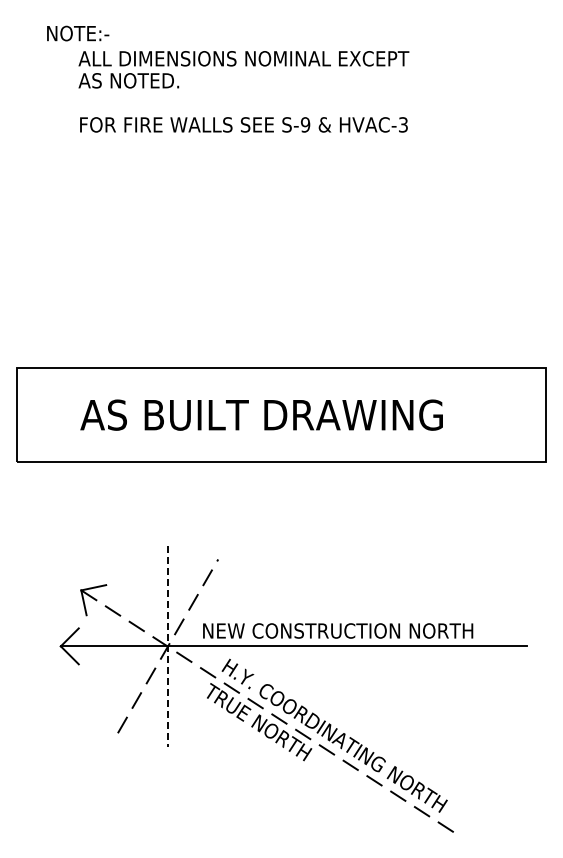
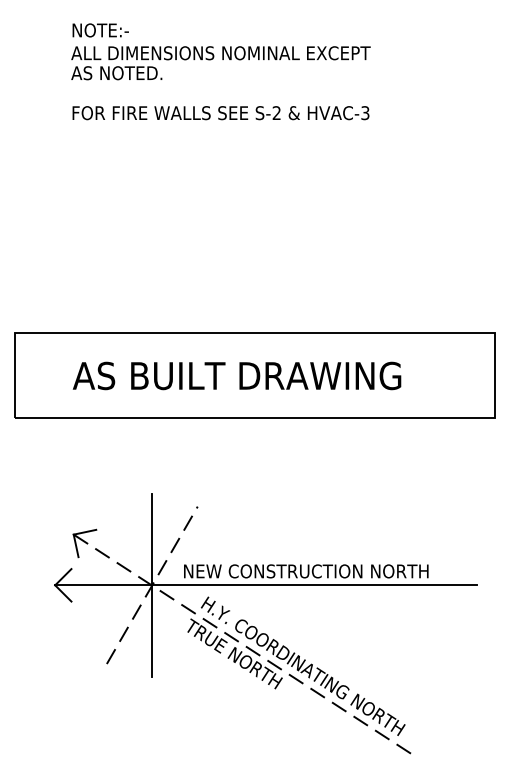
text: (78, 33) -> (101, 30), moved
text: (305, 124) -> (276, 112), S-9 -> S-2
line: (167, 646) -> (151, 585), dashed -> solid

